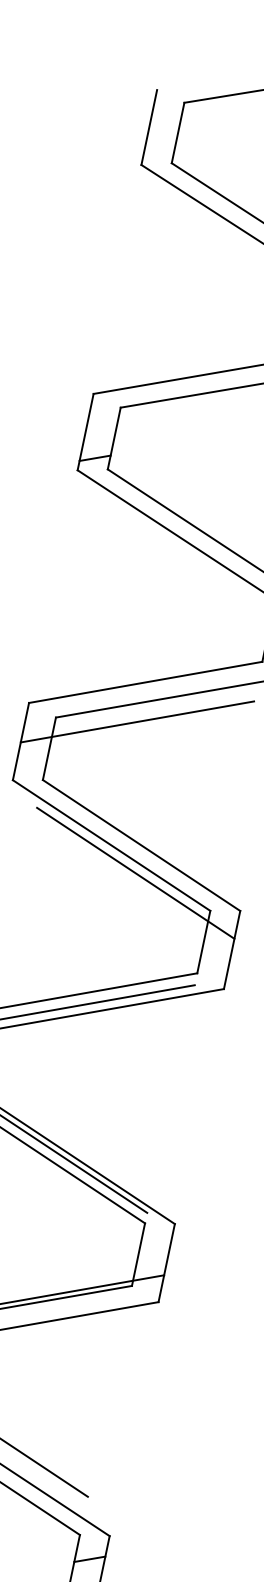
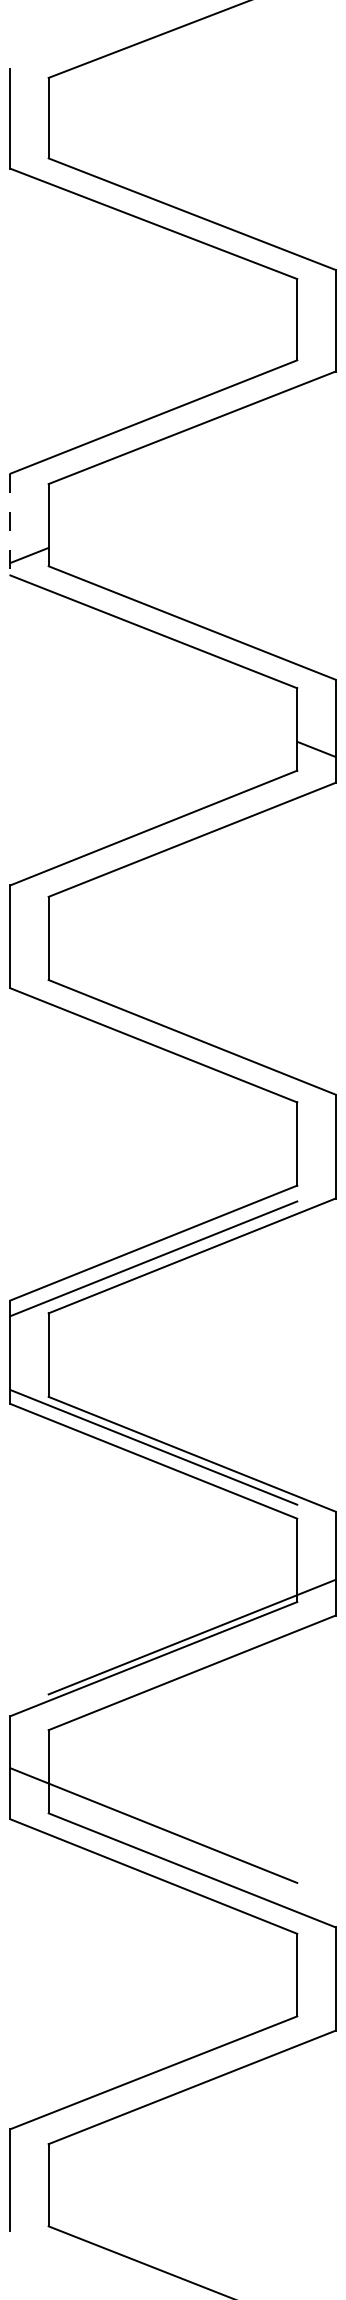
line: (85, 432) -> (10, 524), solid -> dashed
line: (137, 721) -> (153, 880), removed
line: (135, 873) -> (191, 1074), removed
line: (90, 1558) -> (316, 1961), removed

